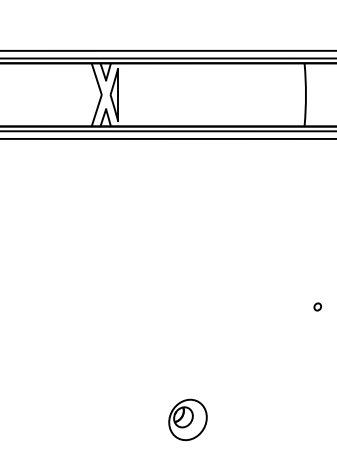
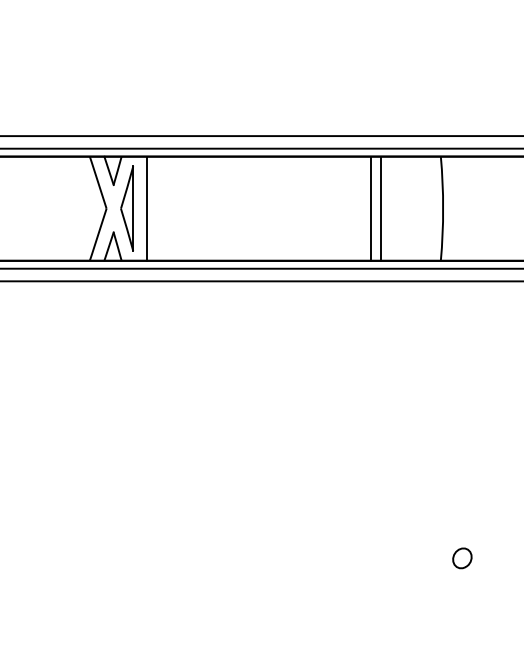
line: (126, 94) -> (147, 208), added
line: (262, 94) -> (371, 208), added
line: (268, 94) -> (381, 208), added
part: (317, 306) -> (462, 557), size x1.67

